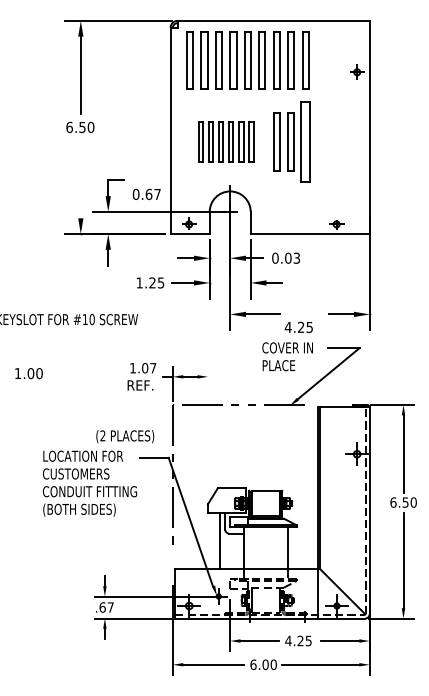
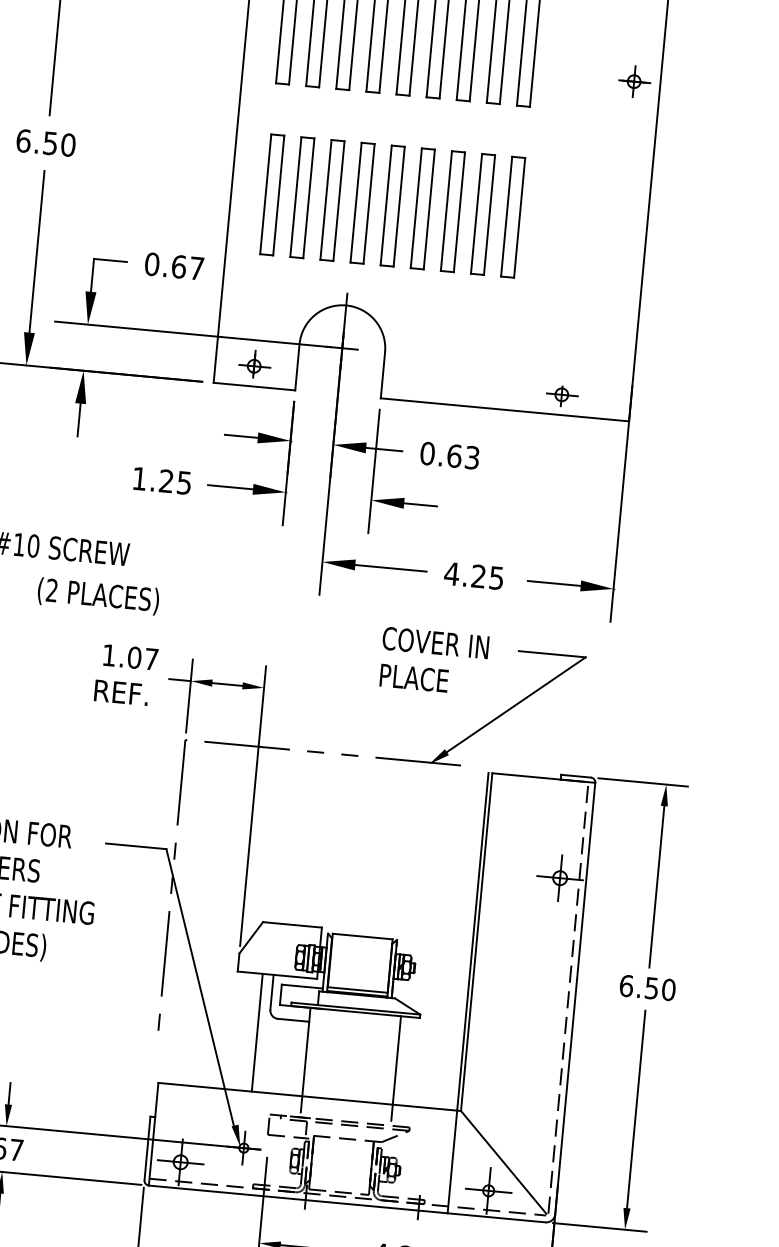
part: (225, 141) -> (346, 200), size x1.43
part: (305, 141) -> (512, 215), size x0.71
line: (80, 179) -> (36, 251), added
text: (146, 193) -> (173, 264), moved
text: (288, 257) -> (455, 454), 0.03 -> 0.63
text: (298, 326) -> (473, 574), moved
line: (208, 433) -> (254, 806), added
text: (125, 436) -> (99, 596), moved

